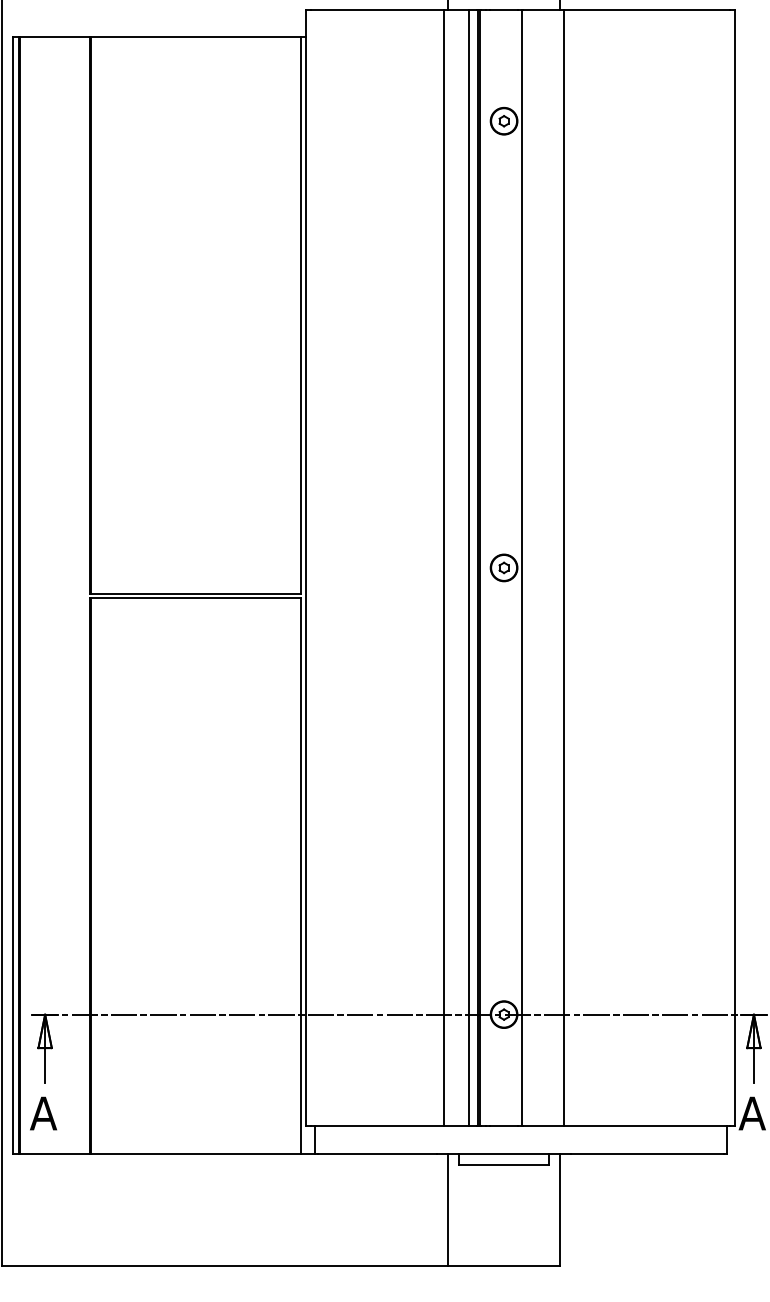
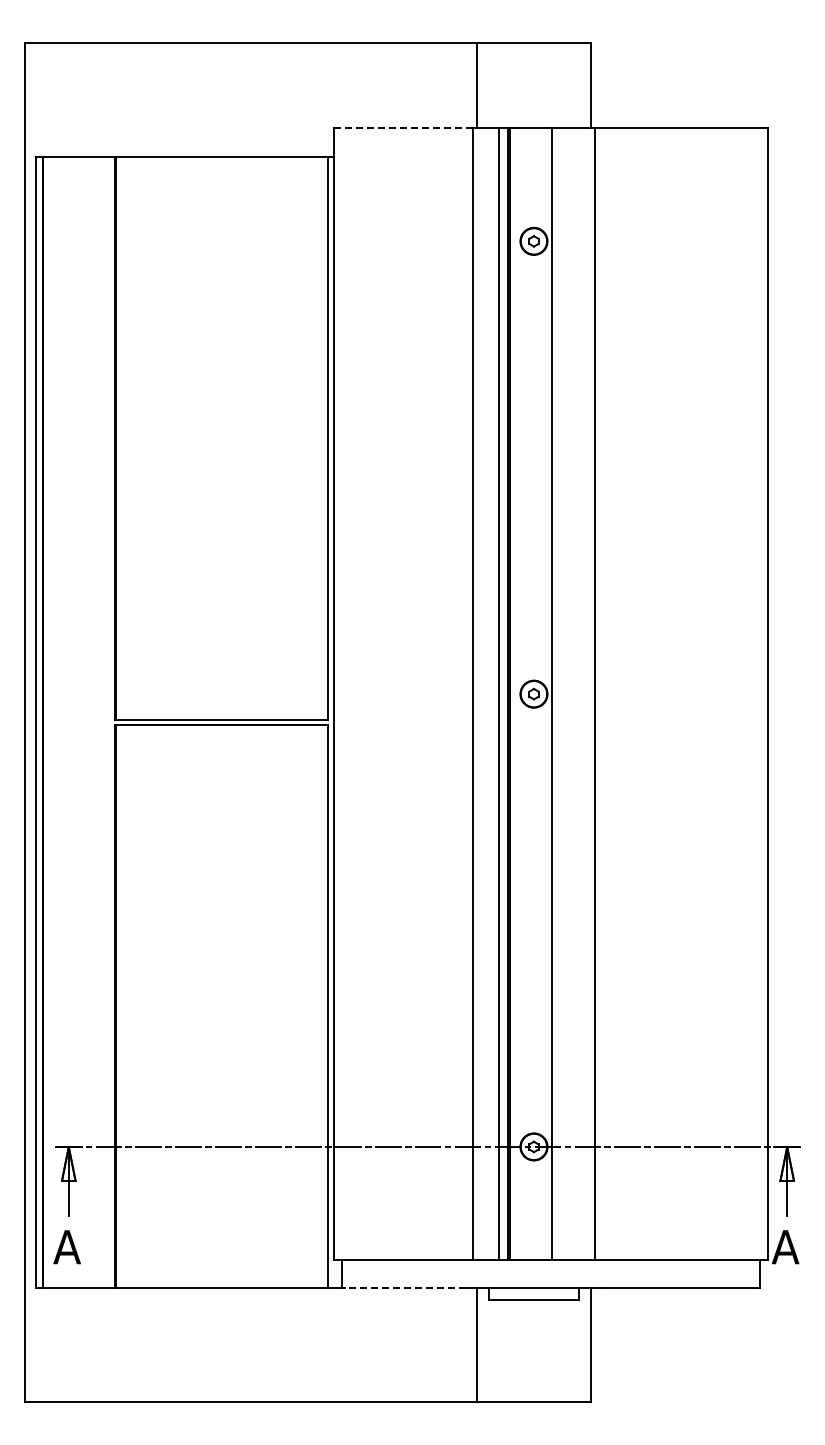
line: (377, 9) -> (405, 128), solid -> dashed
line: (377, 1154) -> (405, 1288), solid -> dashed

